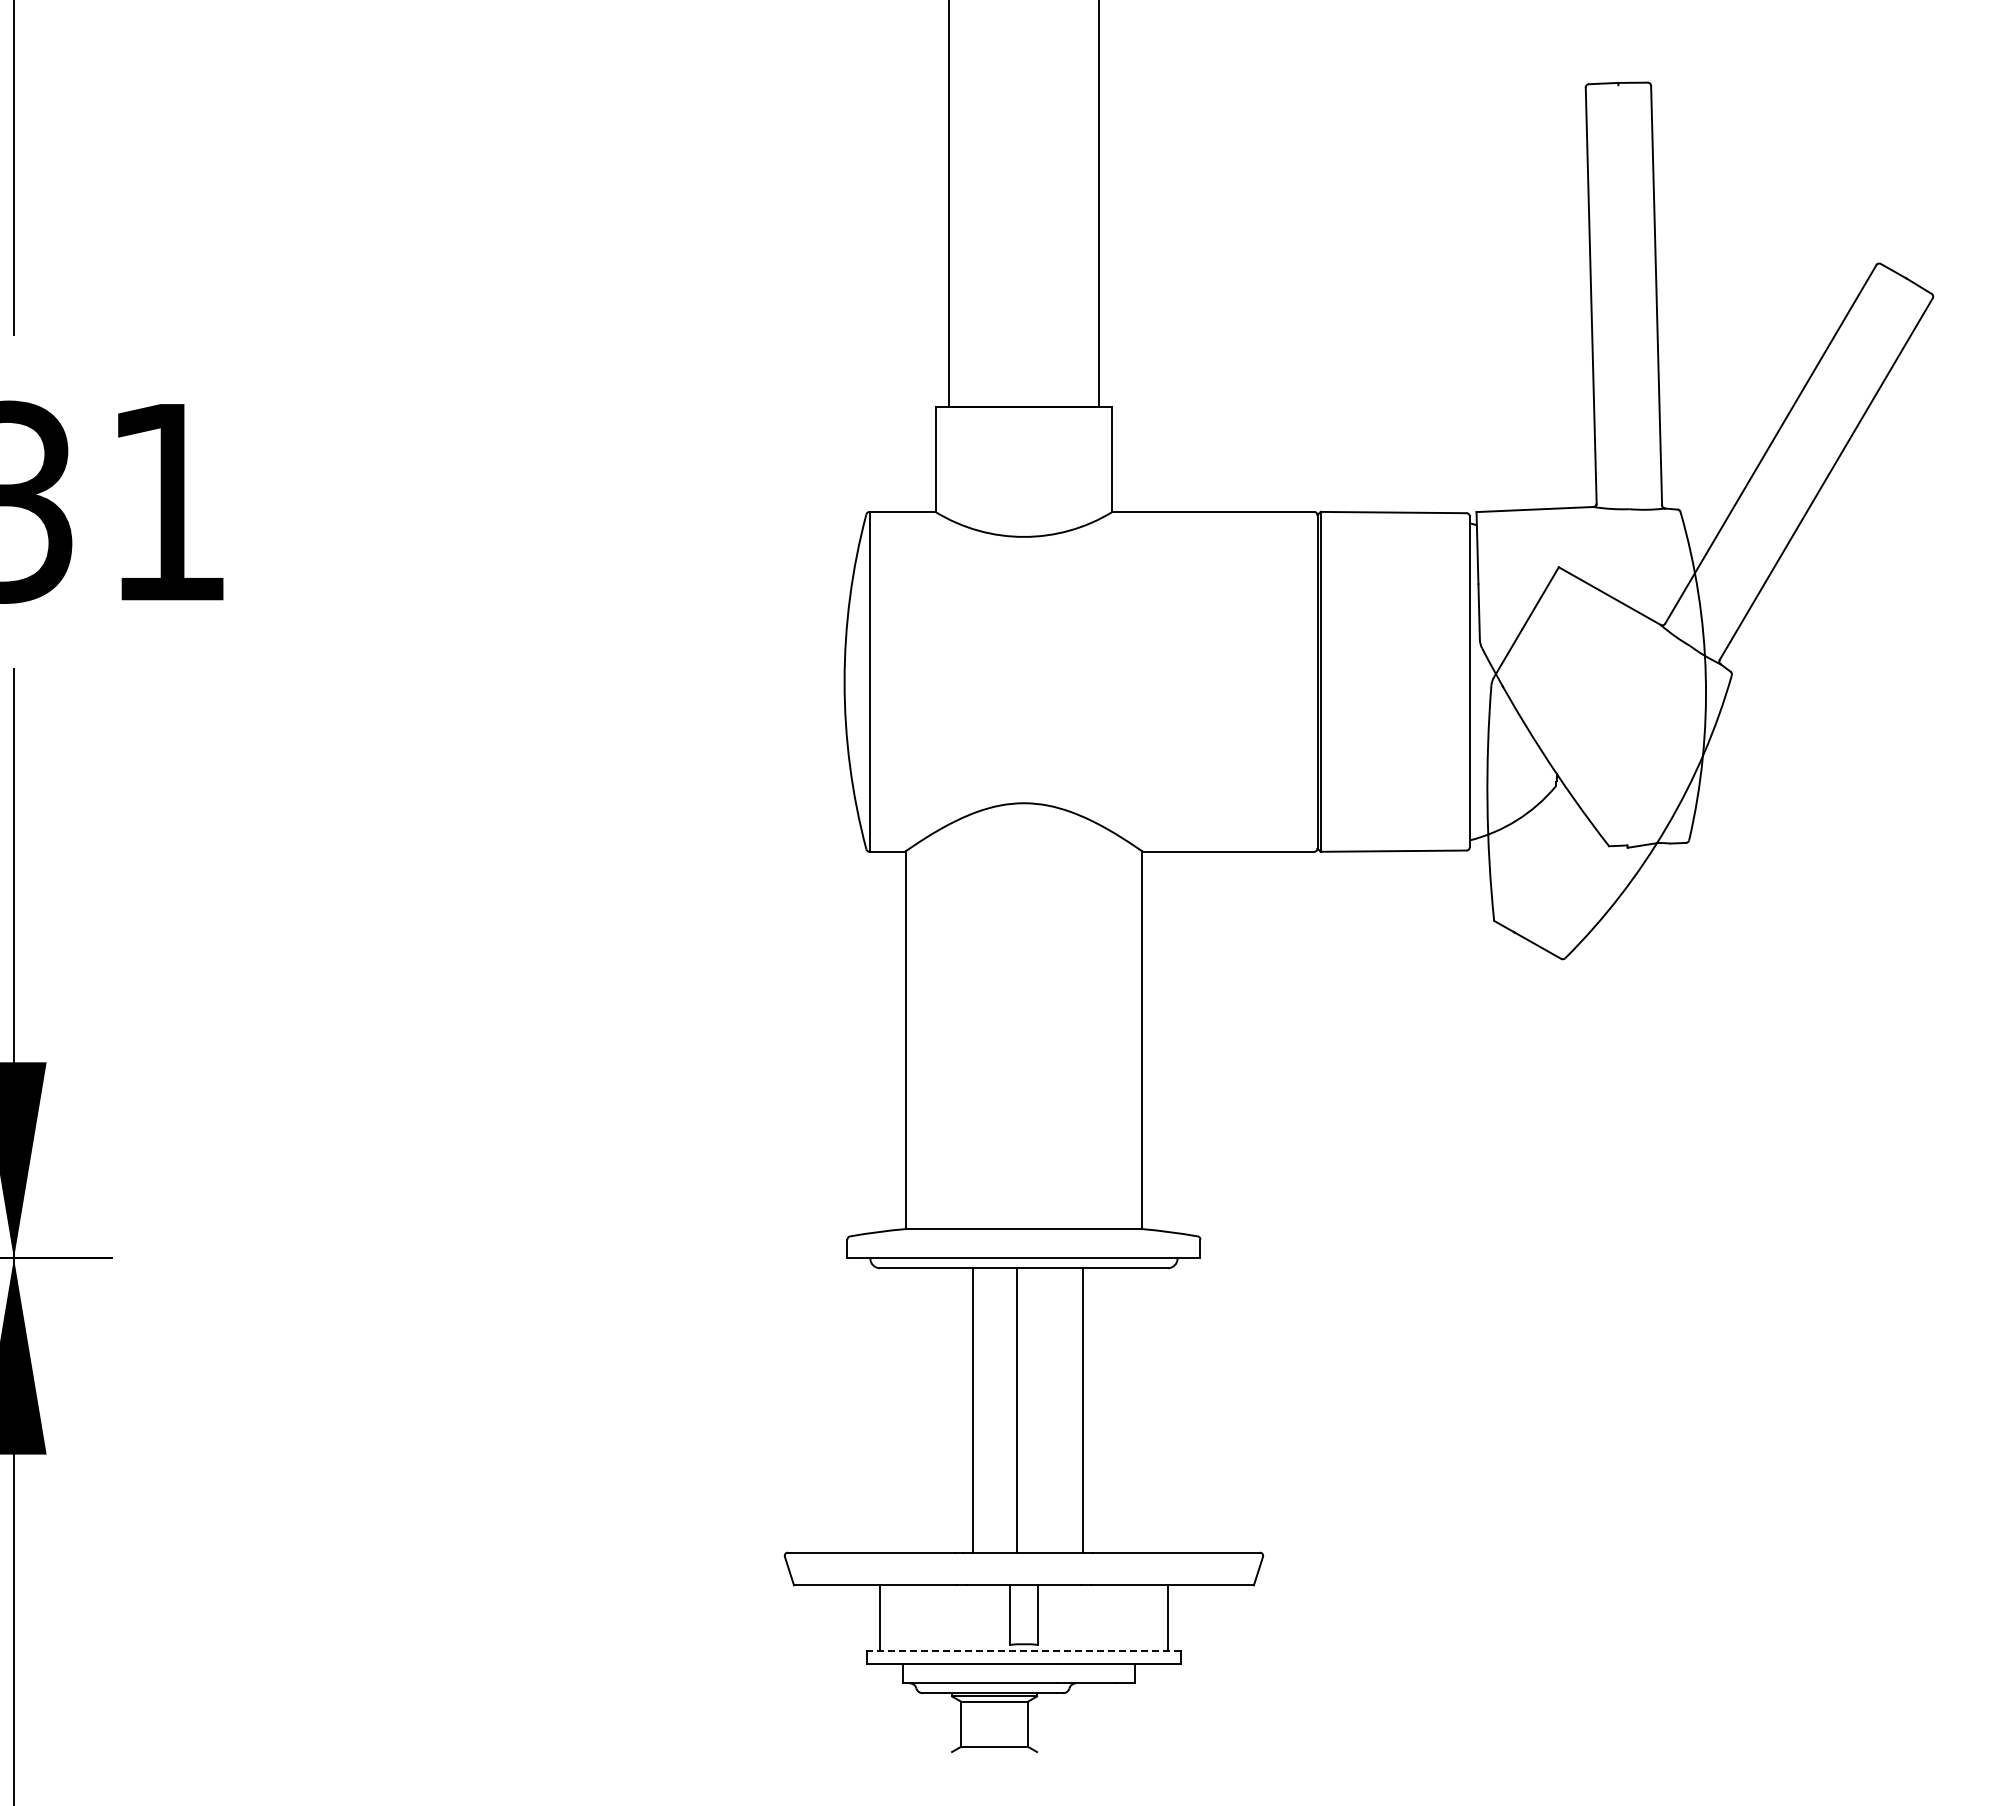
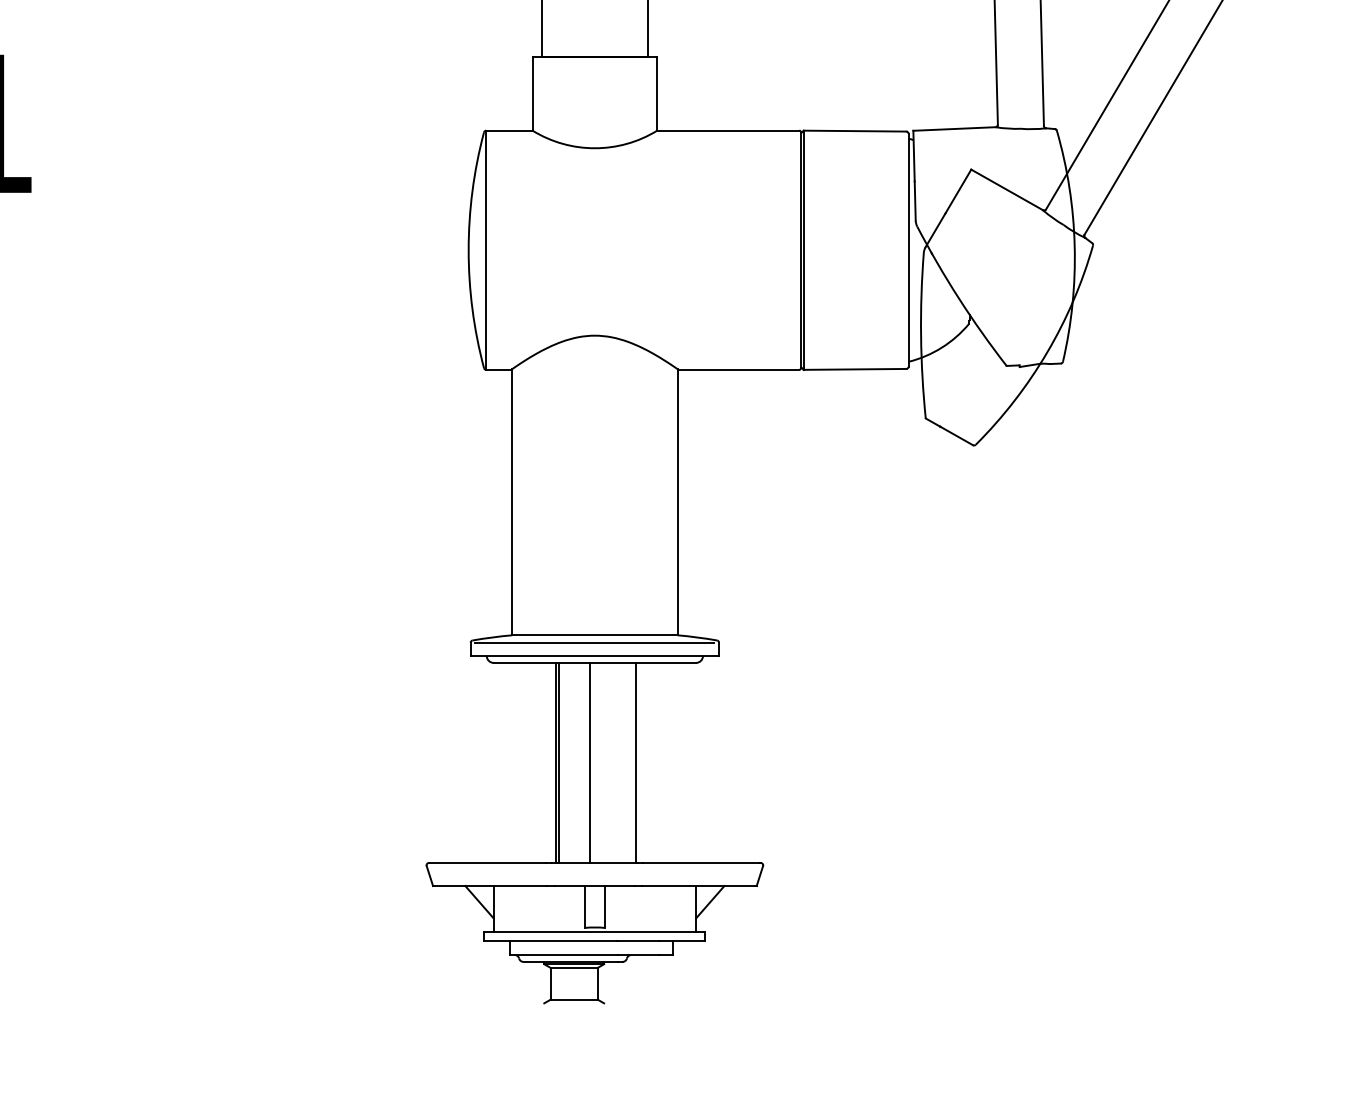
line: (1023, 1239) -> (594, 642), added
line: (968, 1410) -> (555, 763), added
line: (859, 1608) -> (479, 902), added
line: (1187, 1608) -> (709, 902), added
line: (1023, 1650) -> (594, 931), dashed -> solid

